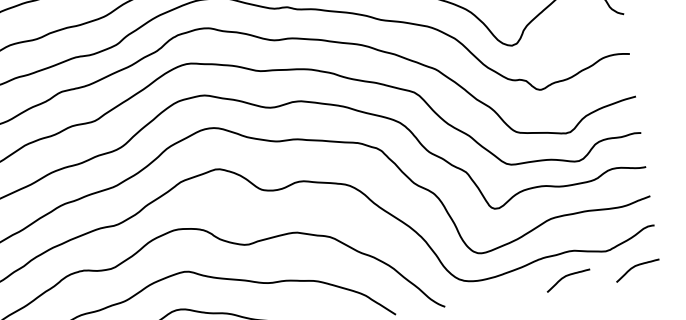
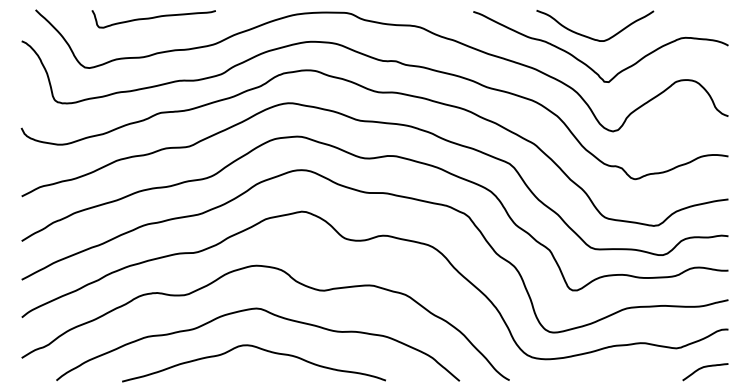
curve: (566, 277) -> (633, 368), removed

